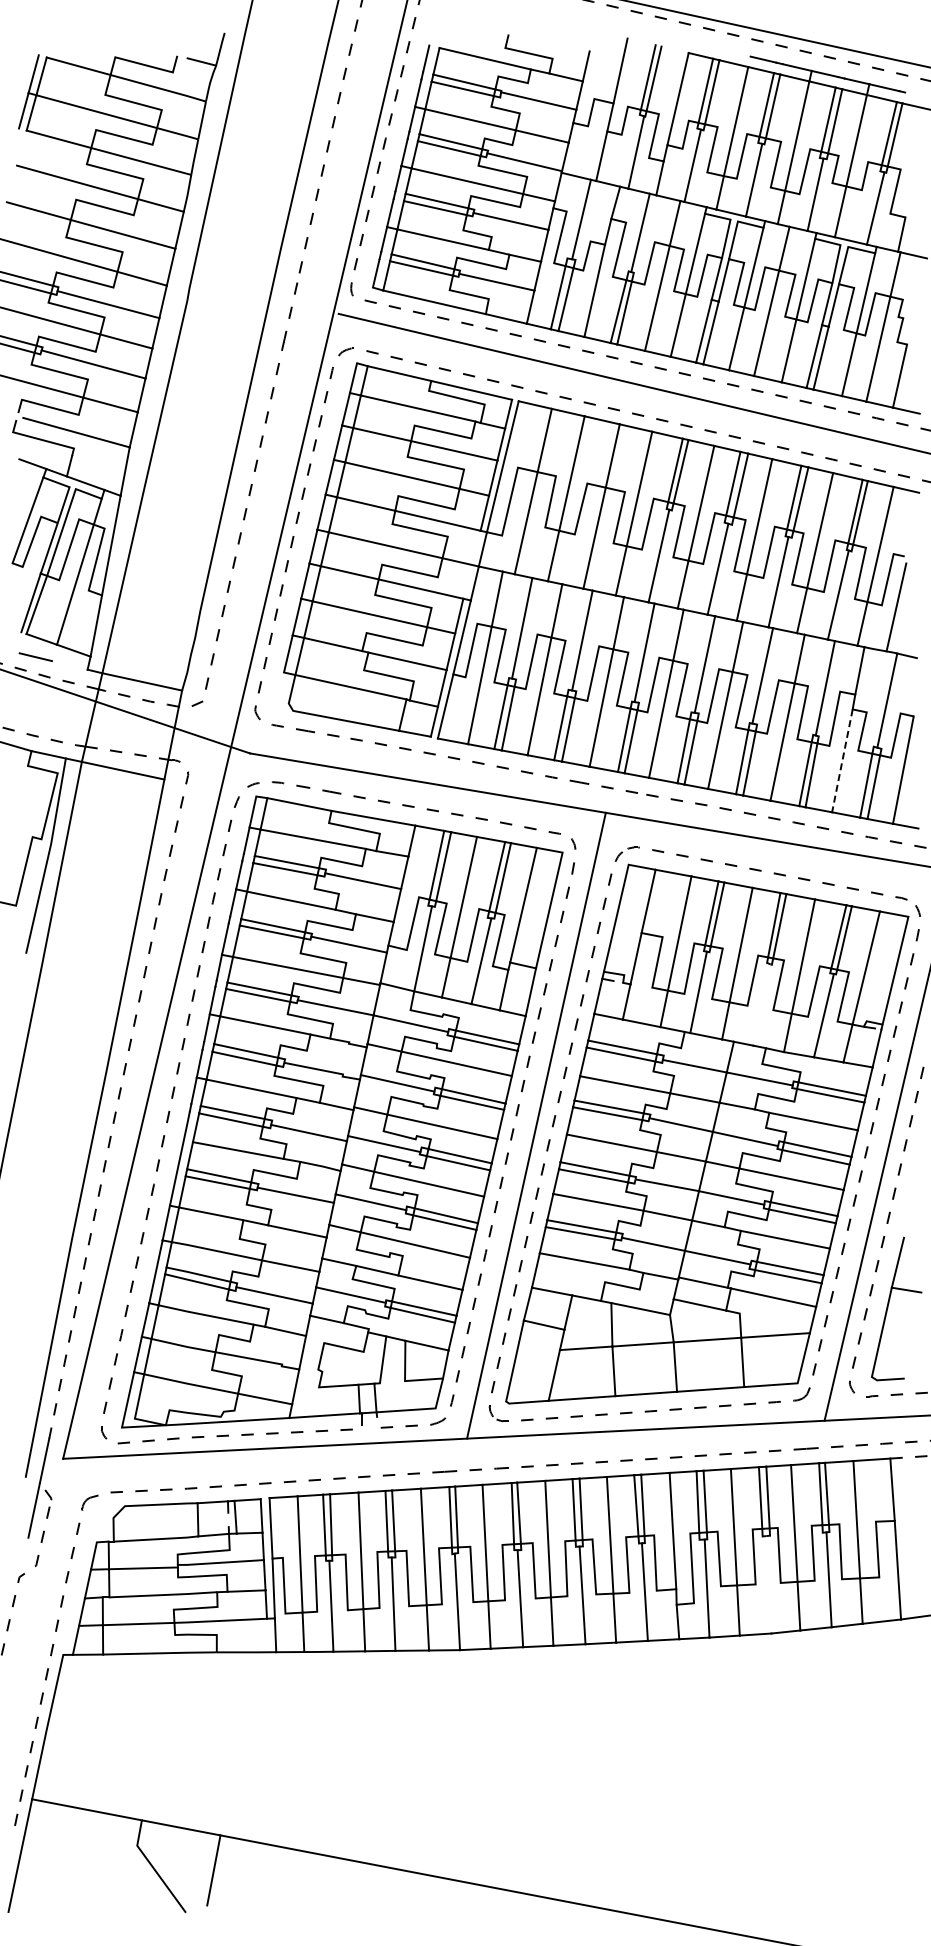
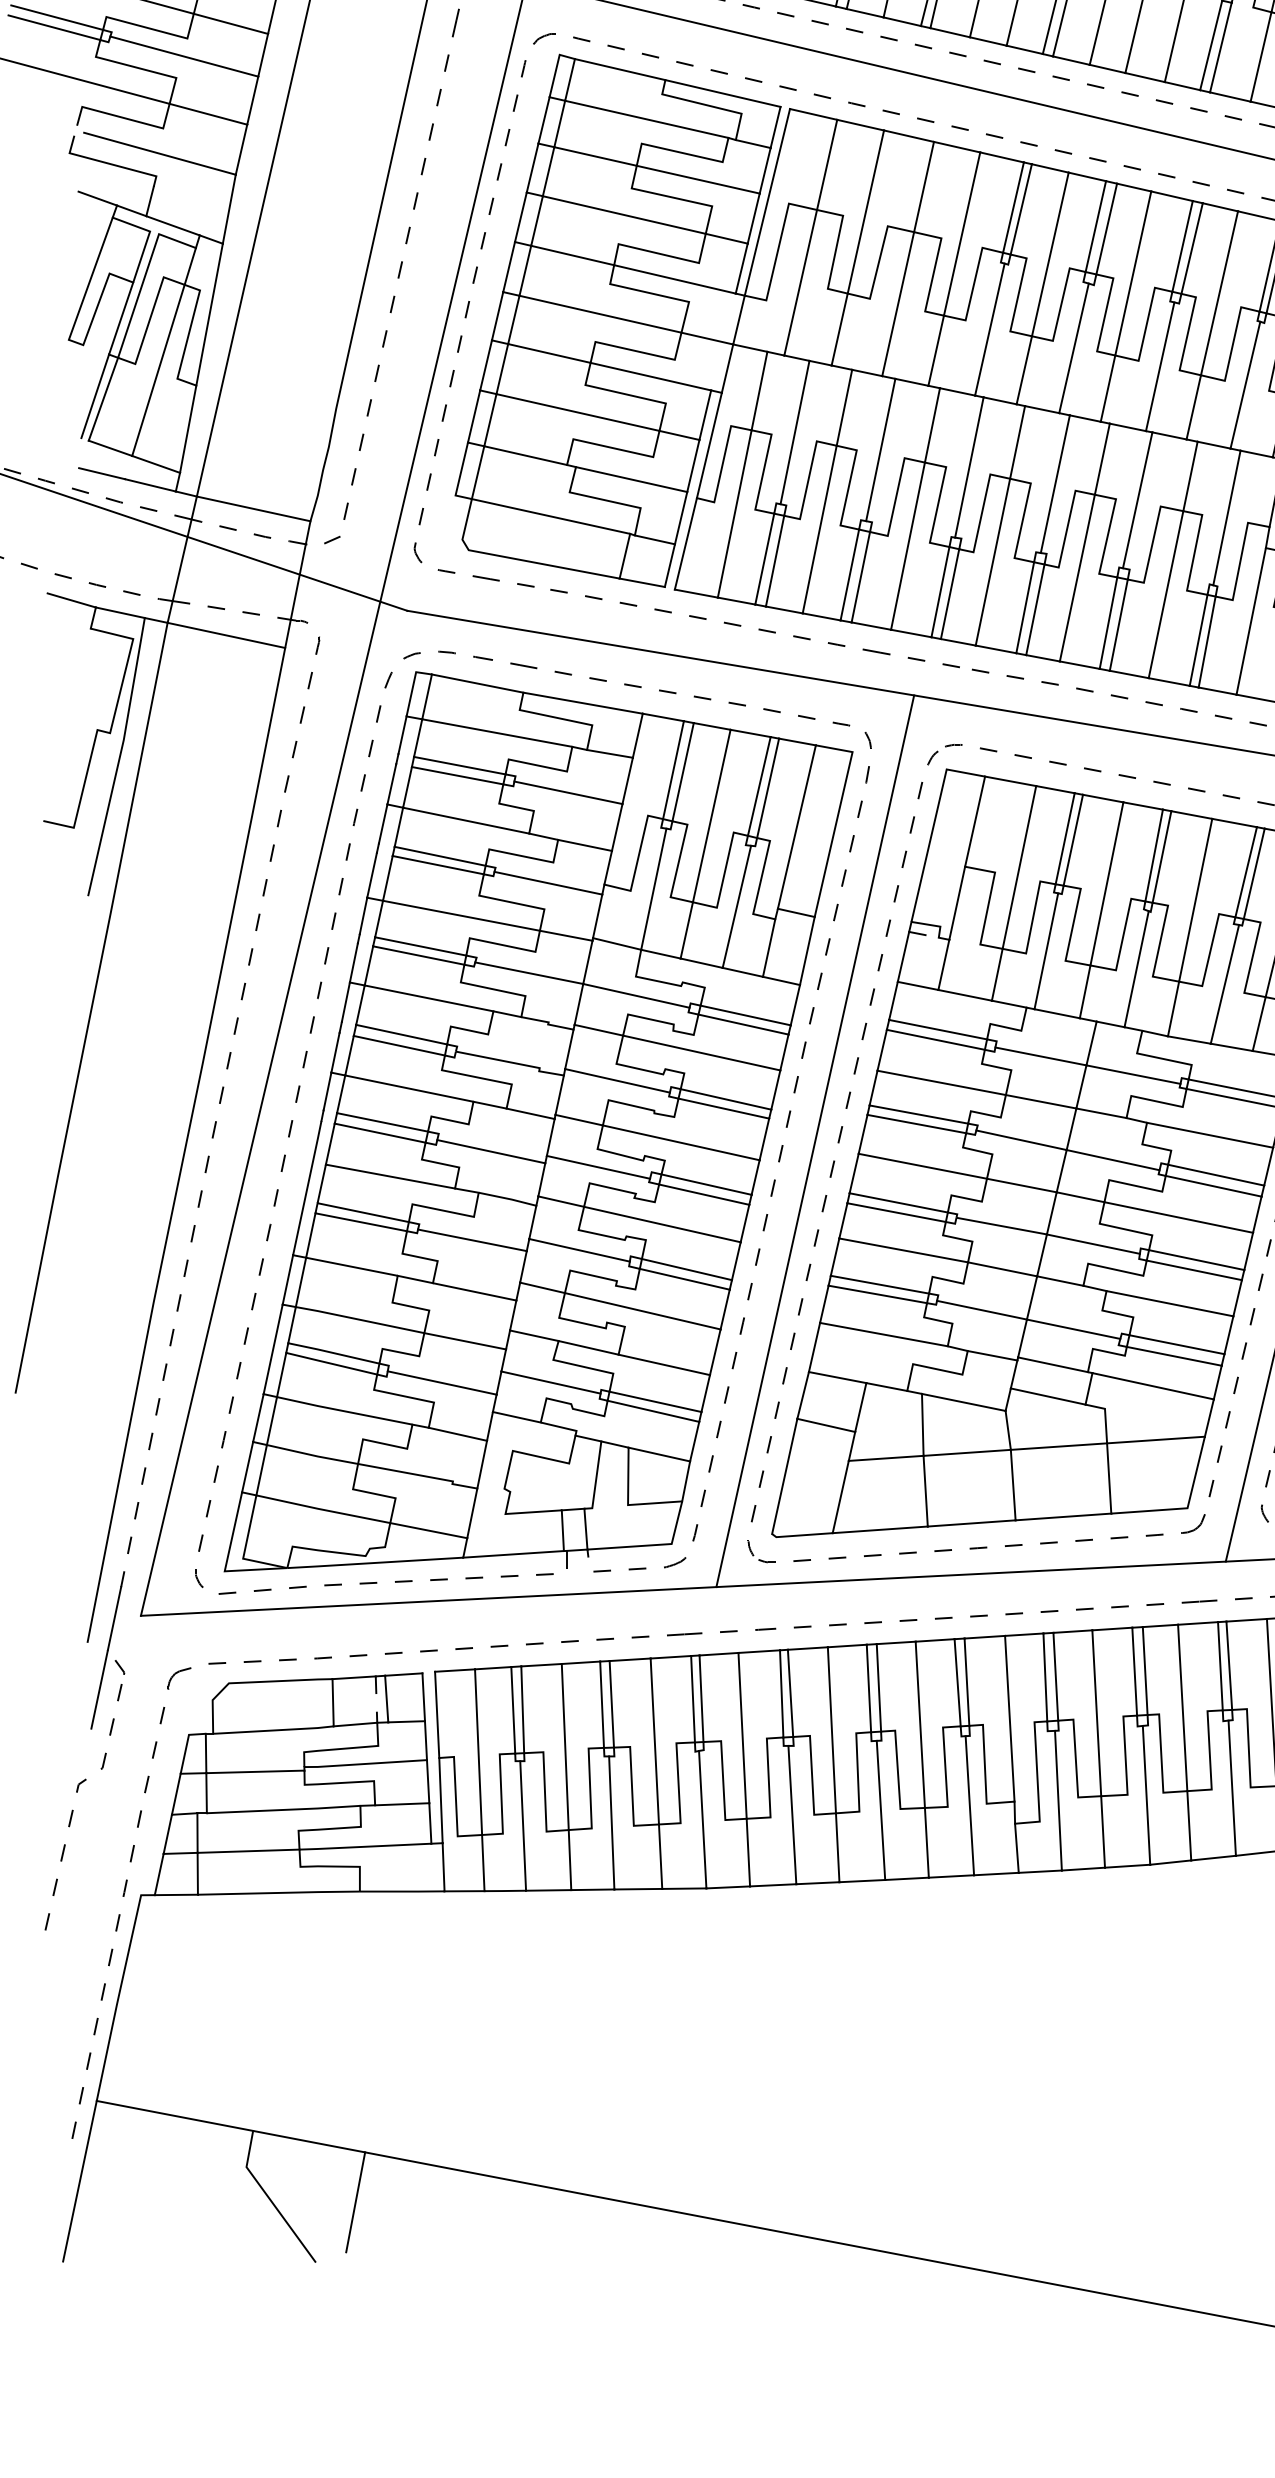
line: (69, 665) -> (149, 485), added
line: (842, 761) -> (1251, 622), dashed -> solid
line: (761, 1004) -> (1135, 968), added
line: (768, 1584) -> (1145, 1794), added

